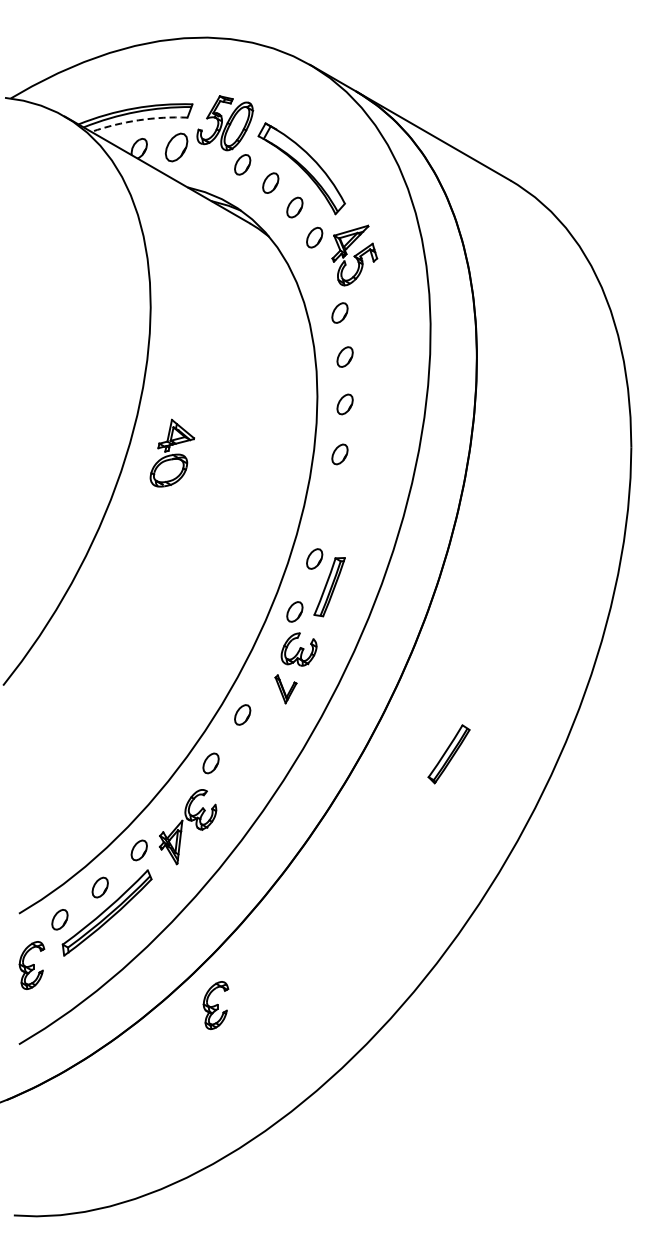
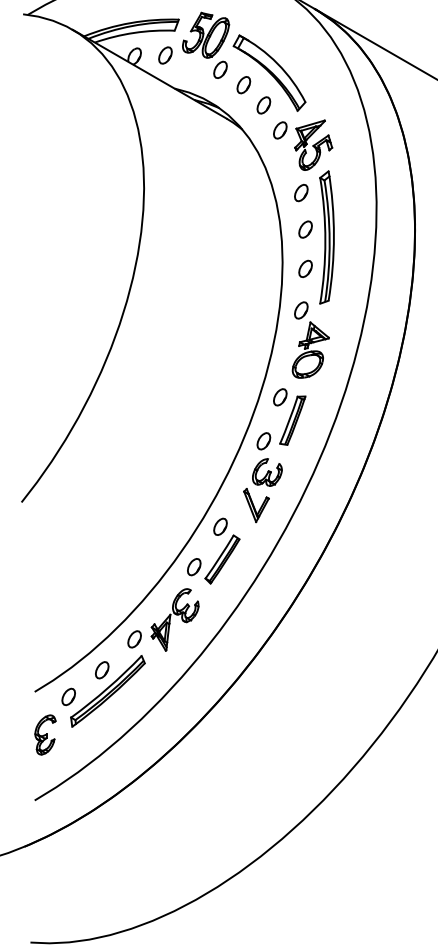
arc: (138, 120) -> (133, 33), dashed -> solid
part: (175, 147) -> (164, 55), size x0.71
part: (370, 366) -> (326, 237), added
part: (172, 452) -> (310, 349), moved
part: (285, 689) -> (256, 505), size x1.43
part: (448, 754) -> (222, 559), moved
part: (215, 1005) -> (197, 768), removed

